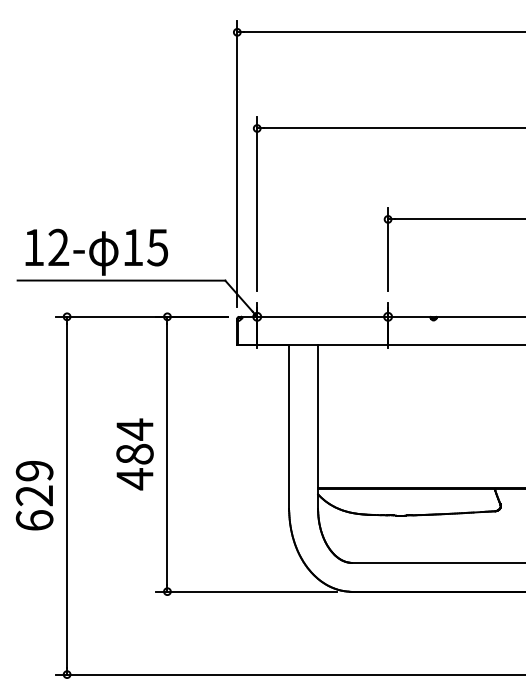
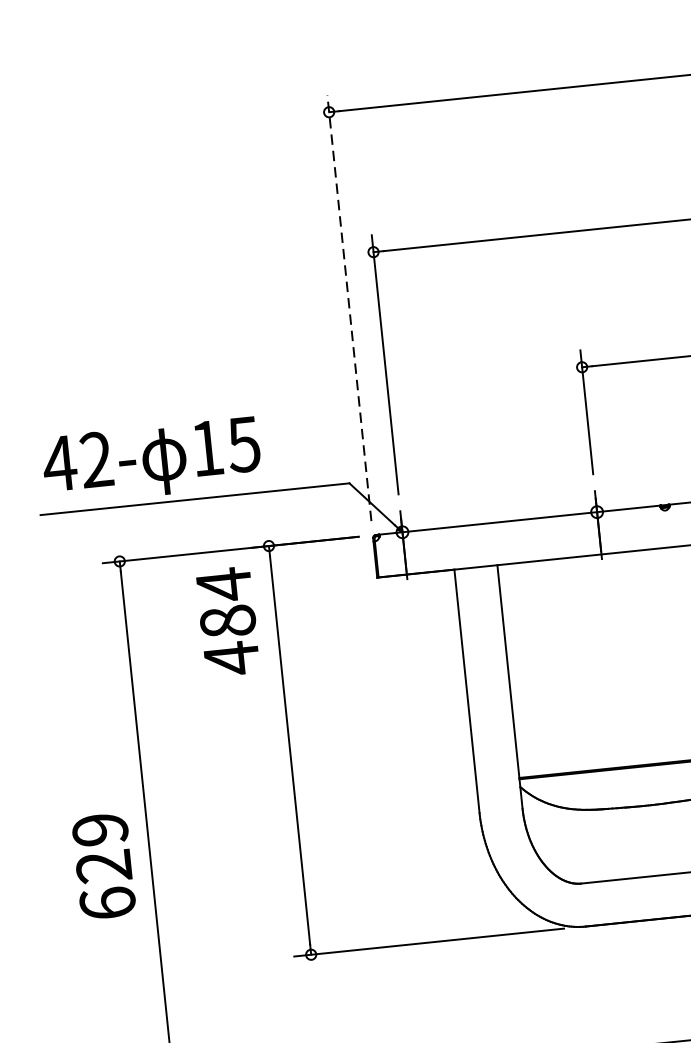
line: (237, 163) -> (349, 307), solid -> dashed
text: (33, 247) -> (59, 463), 12- -> 42-
text: (134, 454) -> (227, 622), moved
text: (34, 495) -> (103, 866), moved

